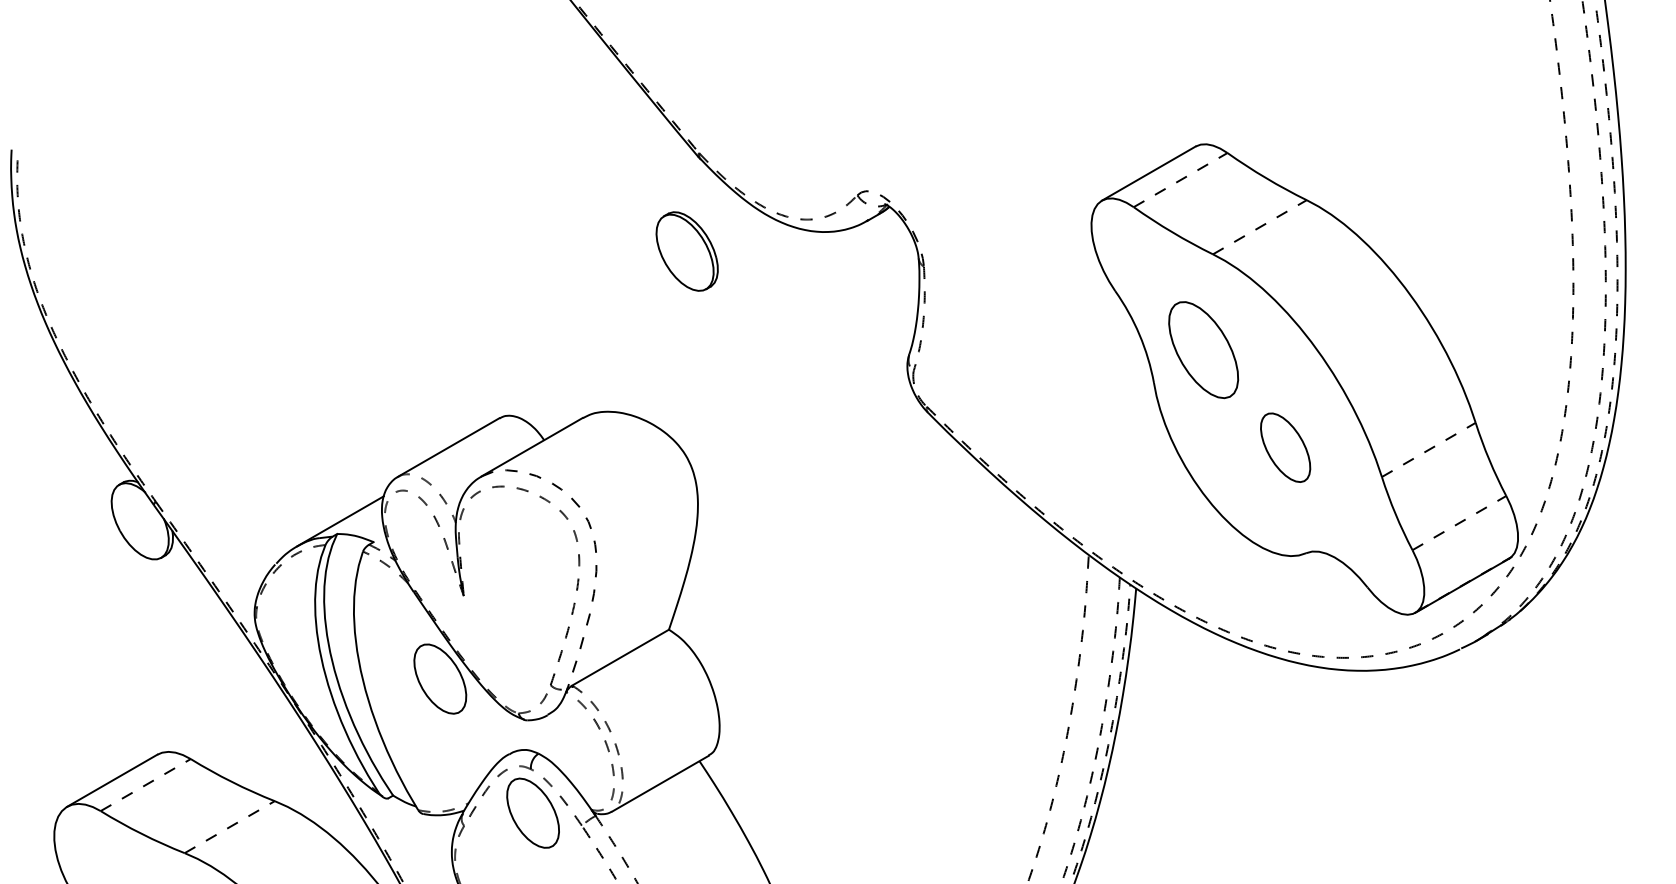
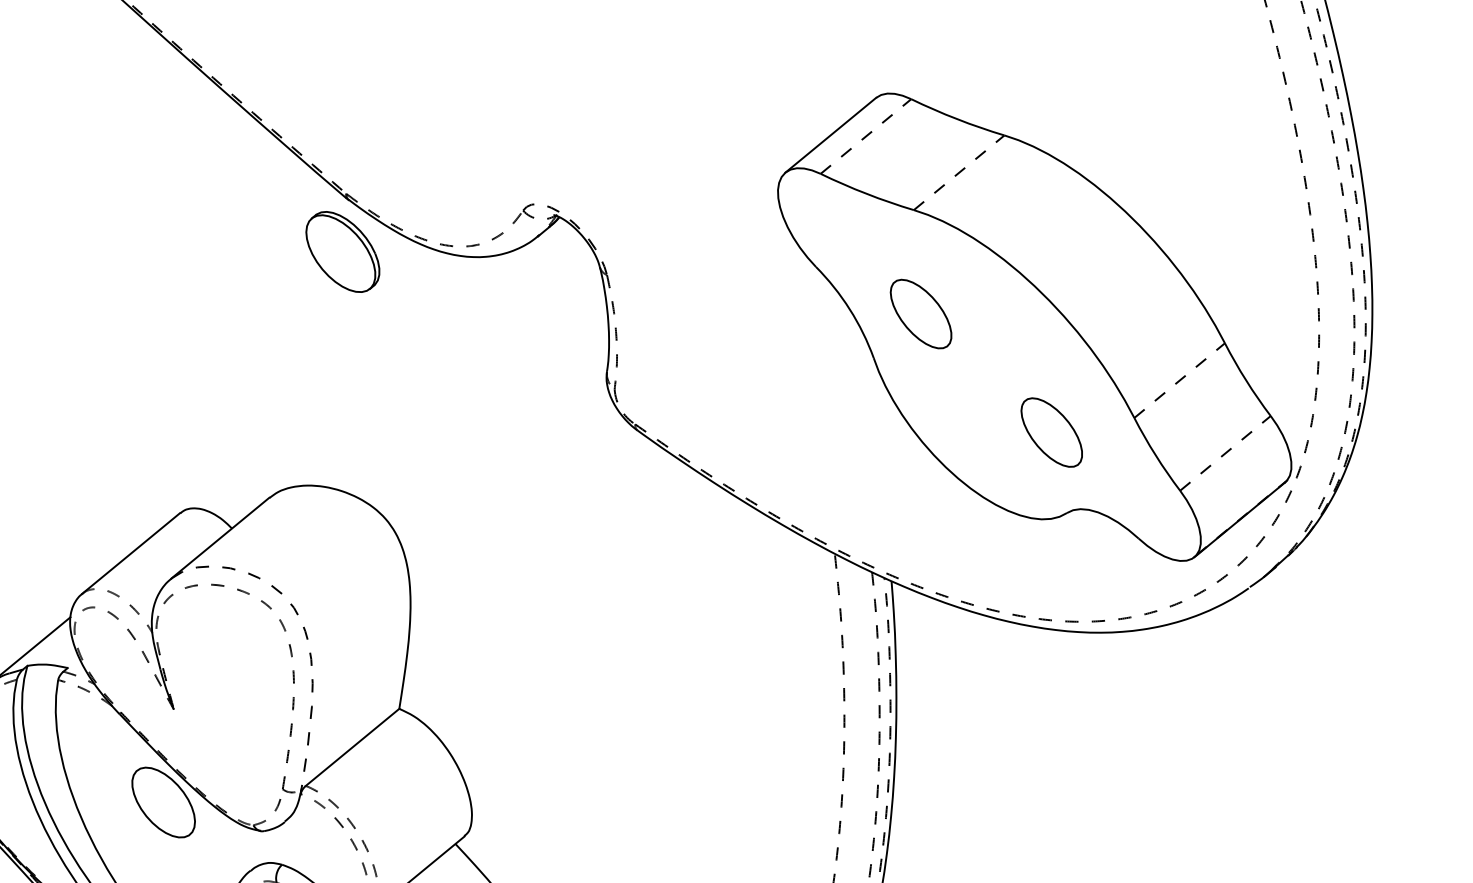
part: (686, 251) -> (342, 252), moved
part: (1203, 349) -> (920, 313), size x0.71
part: (1285, 447) -> (1051, 432), moved

